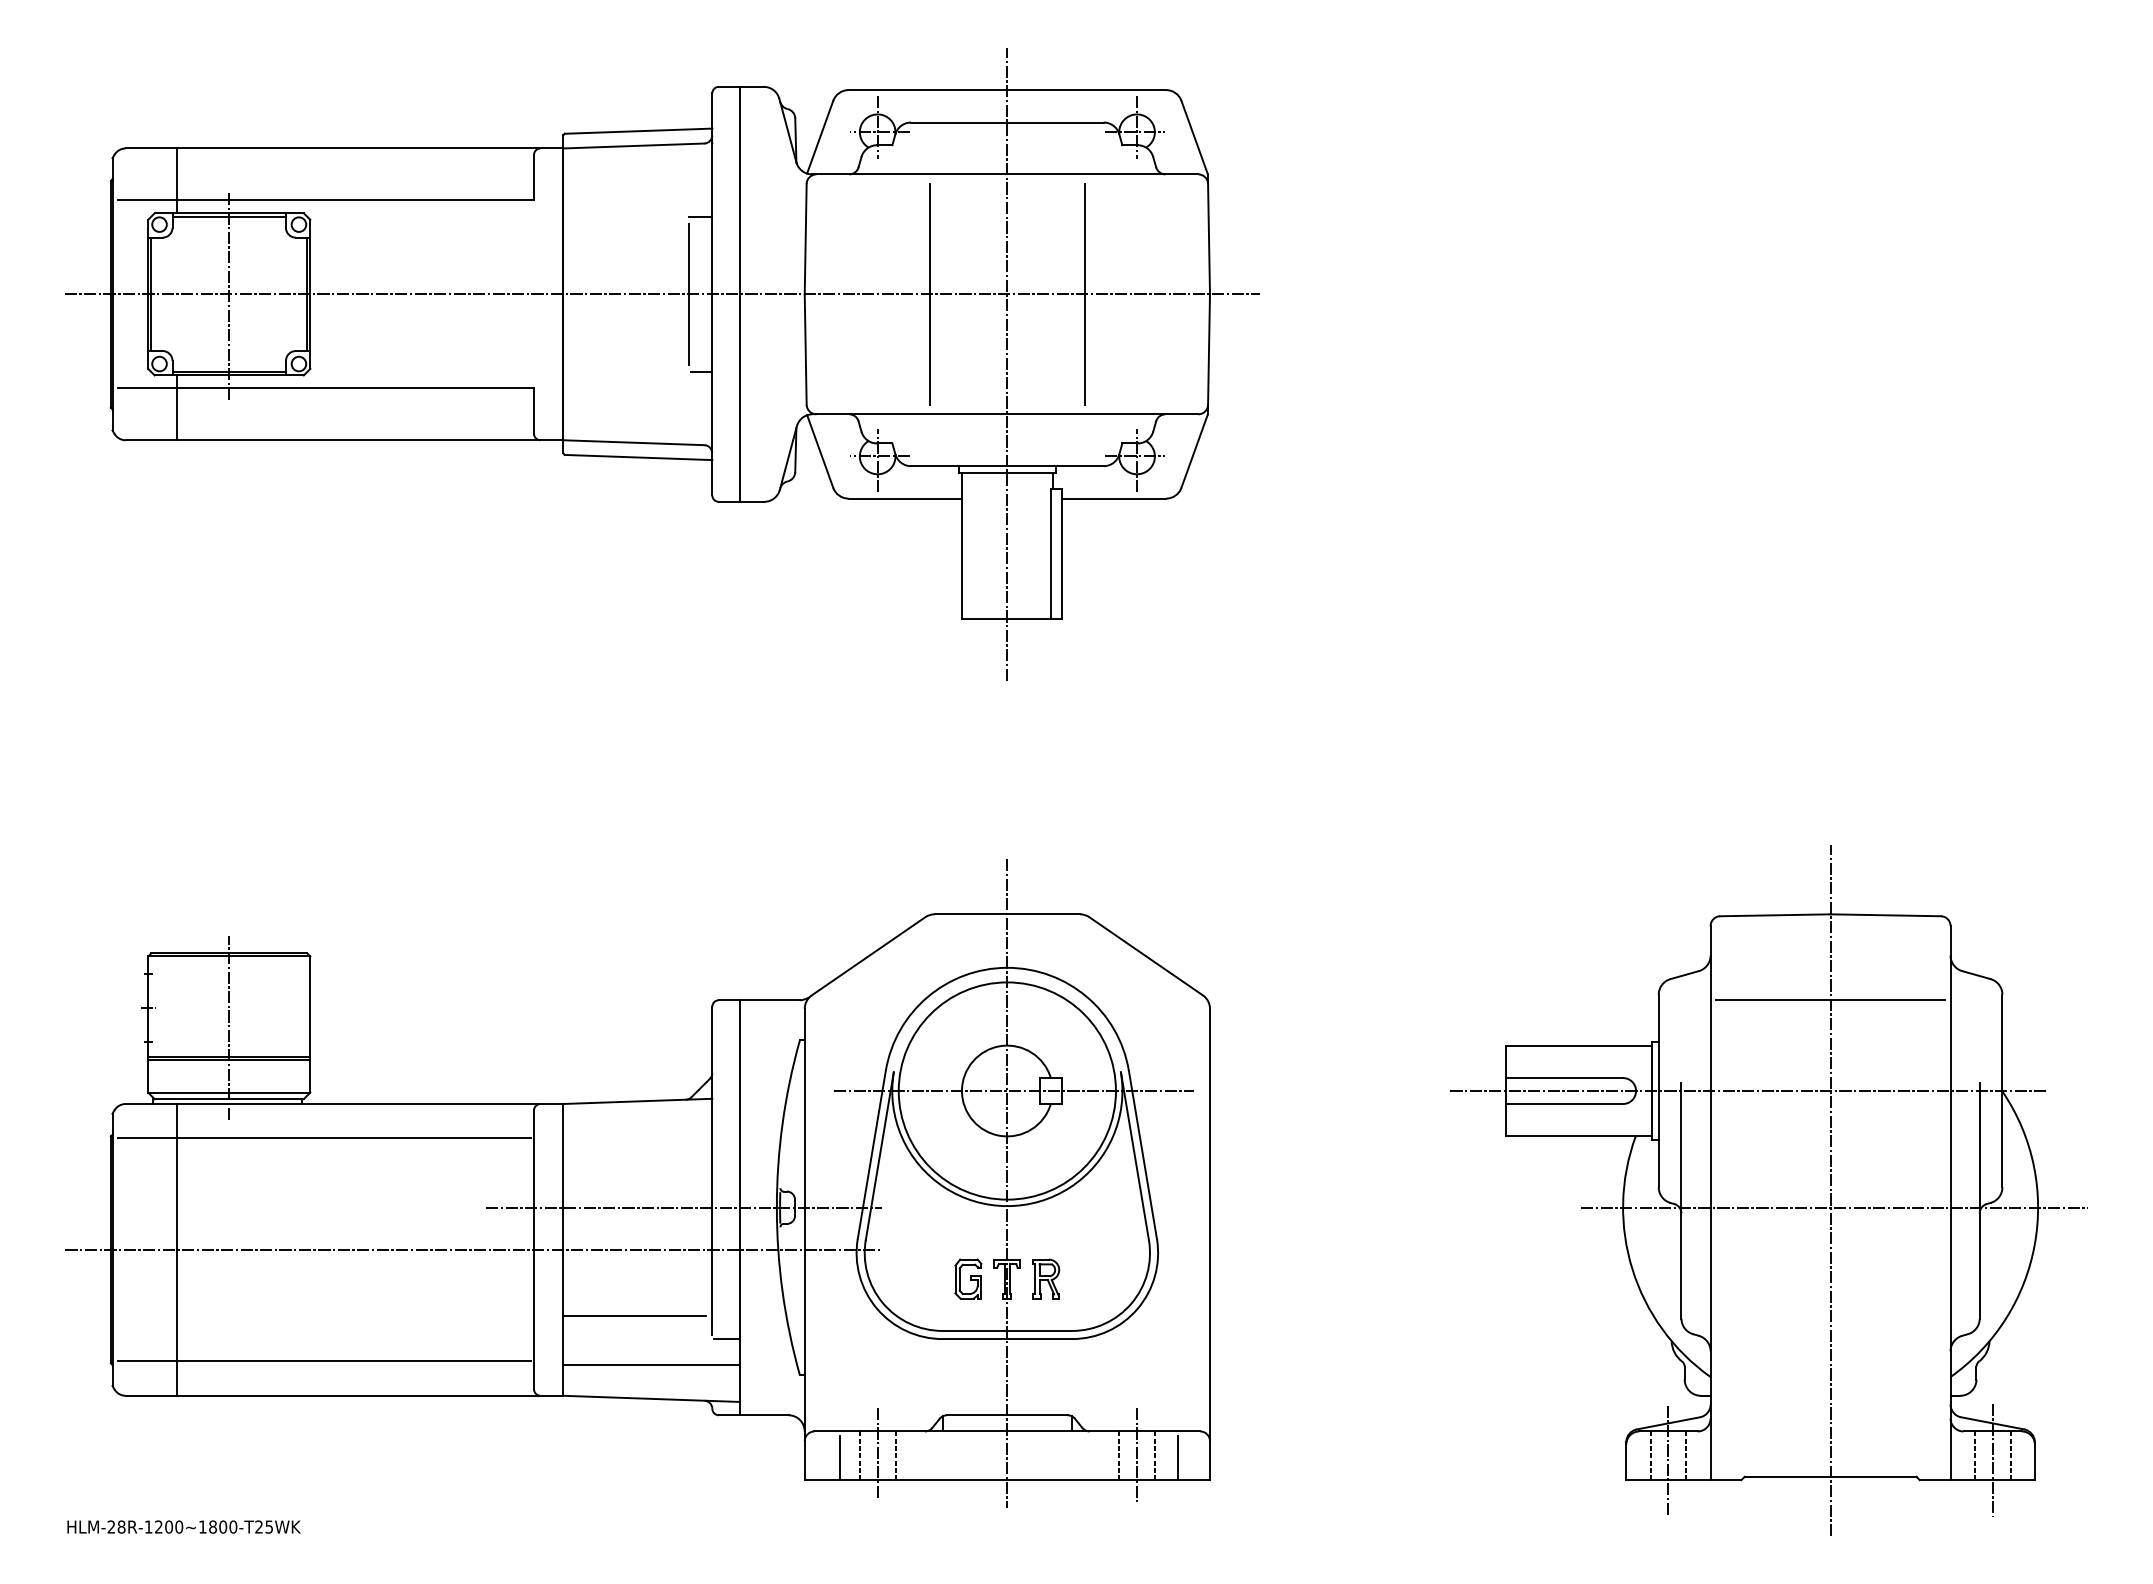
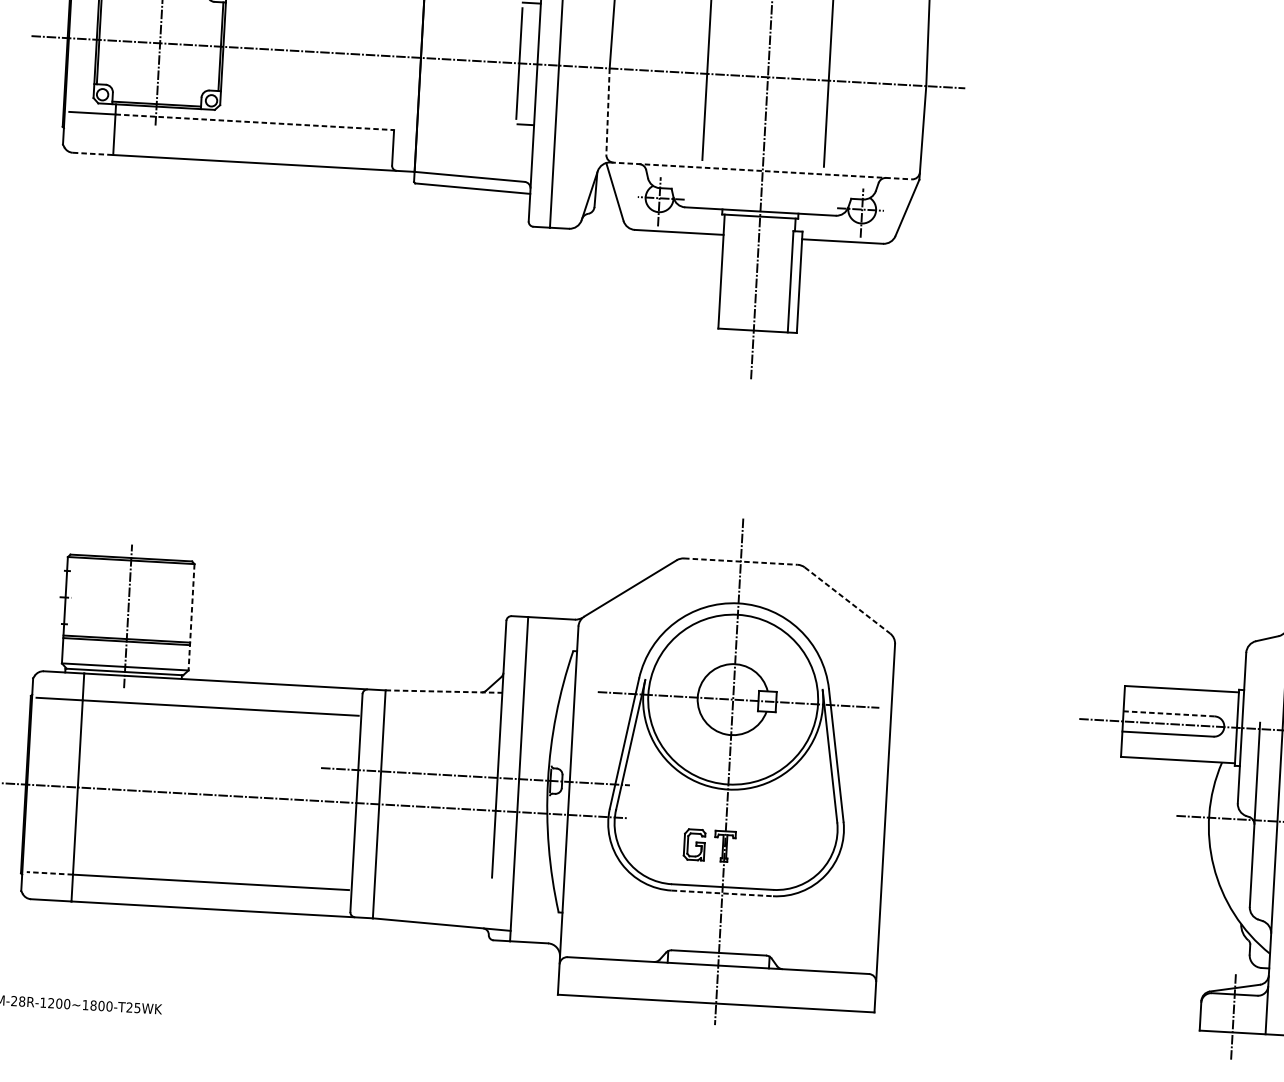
line: (805, 350) -> (607, 112), solid -> dashed
line: (356, 388) -> (255, 122), solid -> dashed
line: (1005, 414) -> (761, 171), solid -> dashed
line: (151, 440) -> (93, 154), solid -> dashed
line: (1007, 914) -> (740, 561), solid -> dashed
line: (1146, 956) -> (847, 600), solid -> dashed
line: (310, 1025) -> (191, 618), solid -> dashed
line: (1564, 1078) -> (1168, 714), solid -> dashed
line: (637, 1101) -> (443, 691), solid -> dashed
part: (1046, 1278) -> (755, 847), removed
line: (634, 1316) -> (432, 859), removed
line: (726, 1339) -> (502, 881), removed
line: (1007, 1339) -> (722, 893), solid -> dashed
line: (147, 1361) -> (49, 873), solid -> dashed
line: (651, 1365) -> (443, 898), removed
line: (877, 1452) -> (615, 976), removed
line: (1137, 1454) -> (818, 989), removed
line: (859, 1455) -> (601, 977), removed
line: (895, 1455) -> (629, 979), removed
line: (1119, 1455) -> (804, 989), removed
line: (1154, 1455) -> (832, 990), removed
line: (1650, 1455) -> (1219, 1012), removed
line: (1686, 1455) -> (1247, 1014), removed
line: (840, 1458) -> (586, 979), removed
line: (1177, 1458) -> (850, 994), removed

